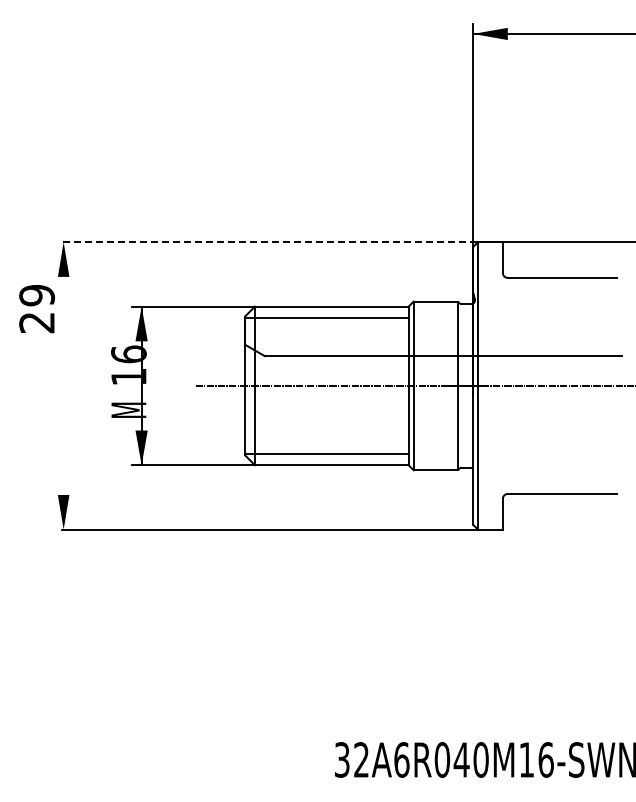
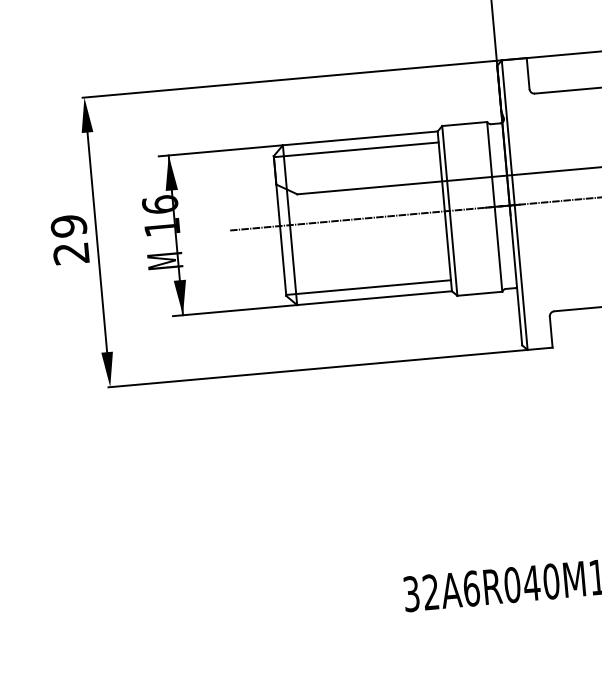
line: (269, 242) -> (291, 79), dashed -> solid
text: (36, 309) -> (69, 240), moved
line: (63, 385) -> (97, 241), added

